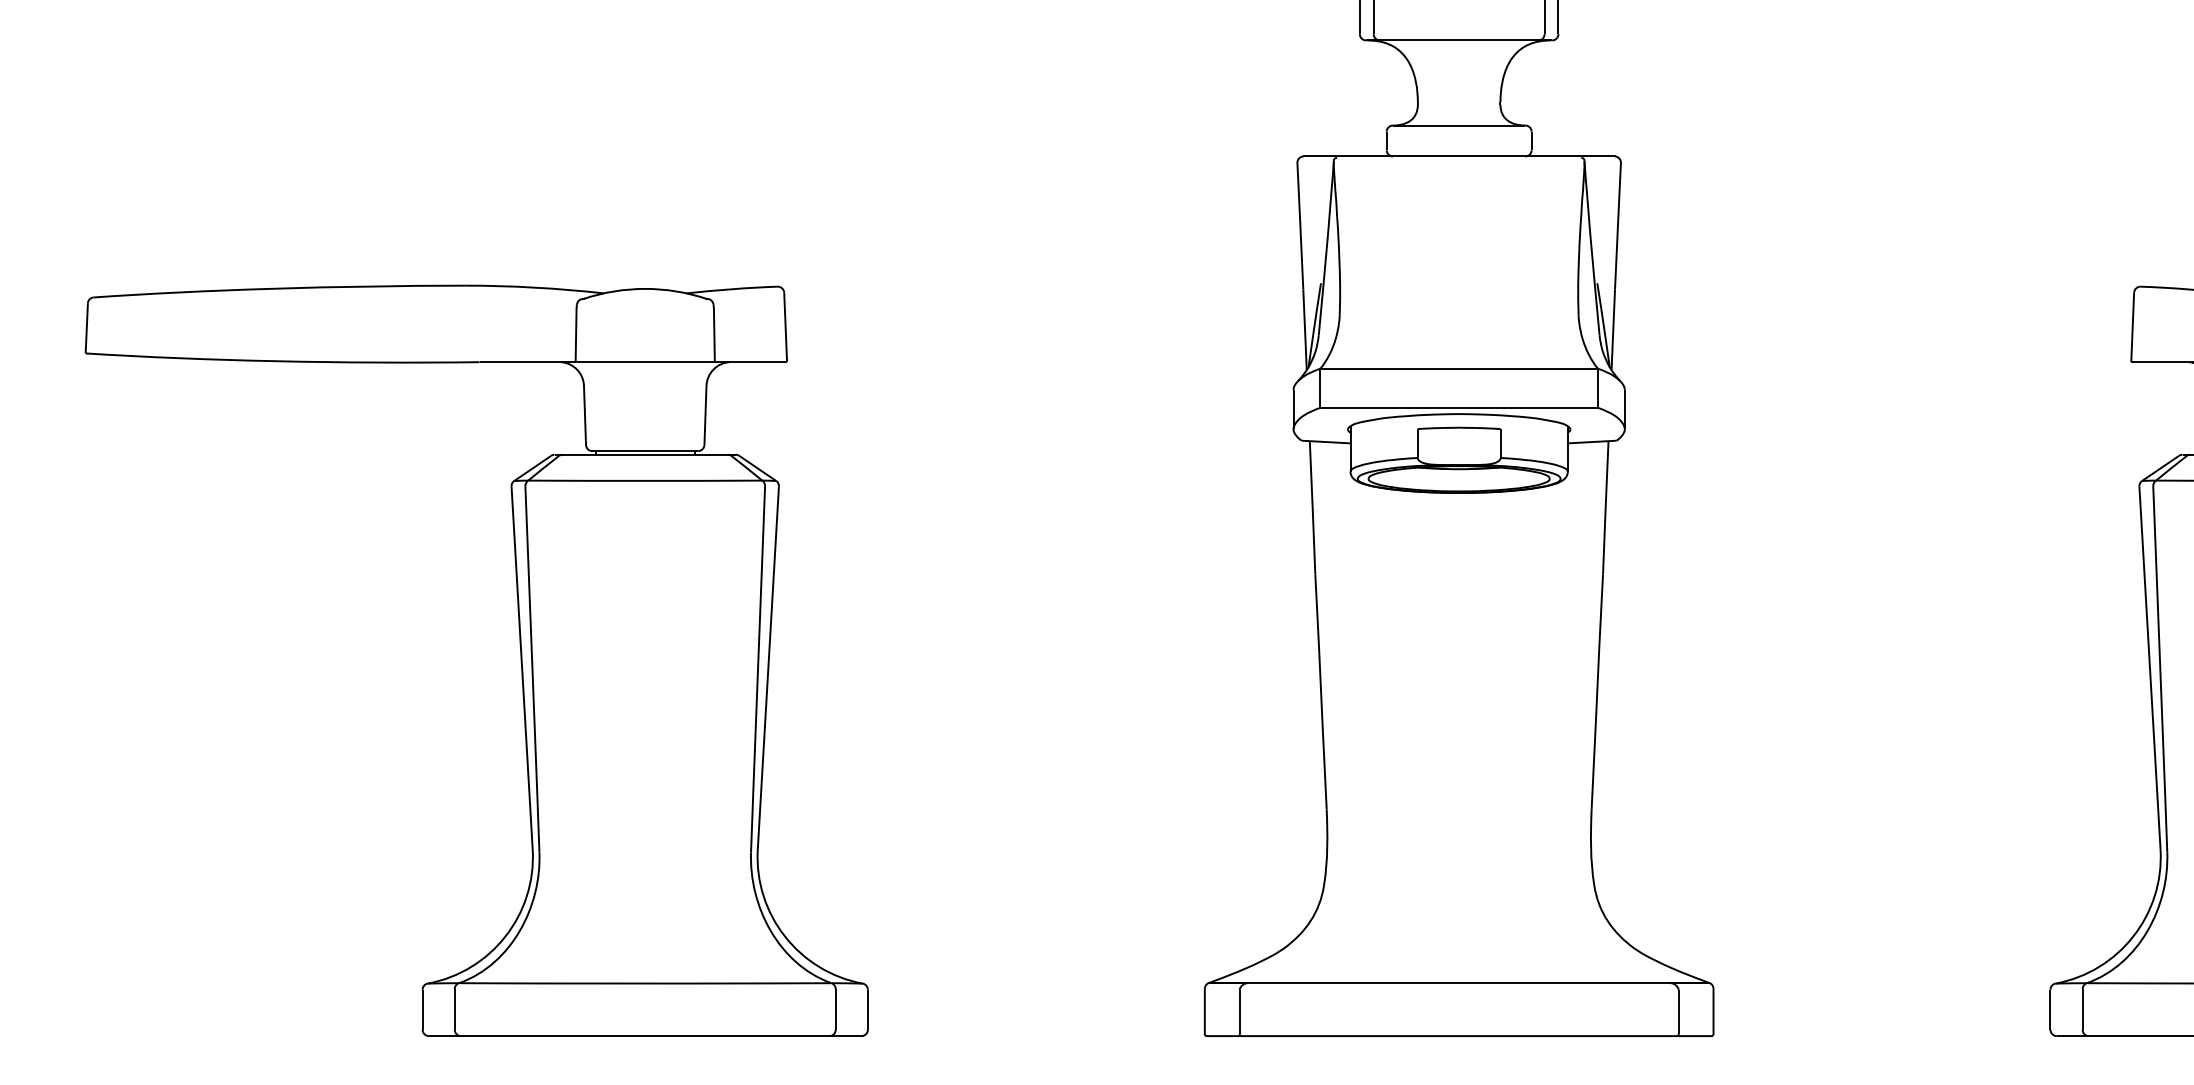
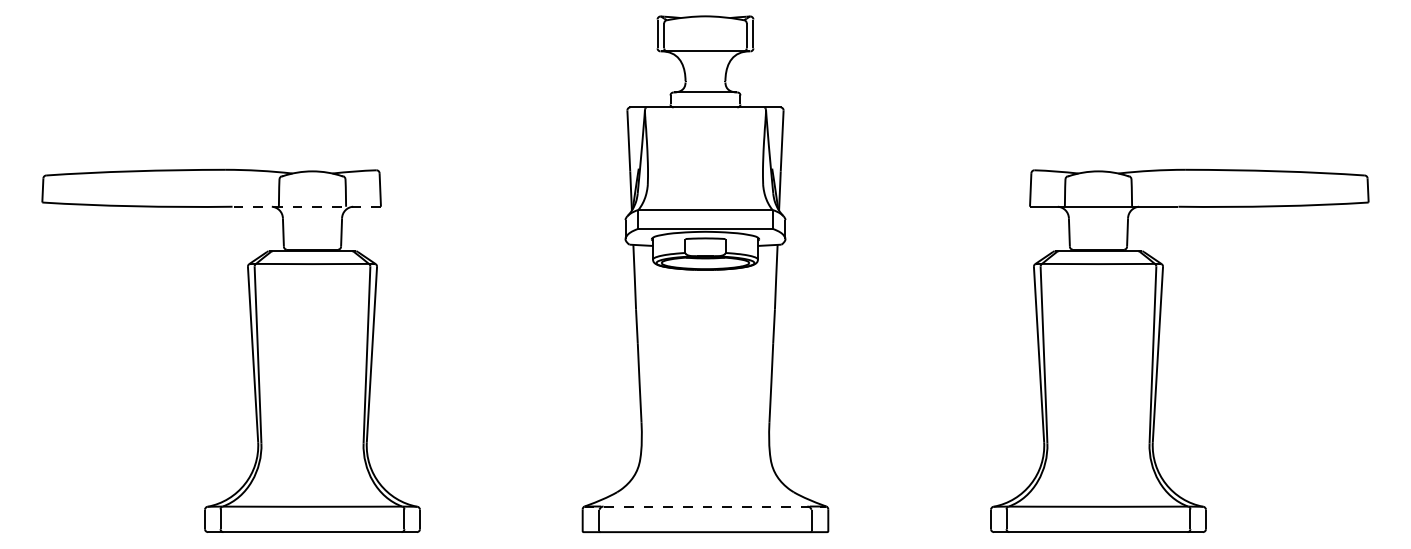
line: (632, 361) -> (306, 206), solid -> dashed
line: (1459, 982) -> (705, 506), solid -> dashed

